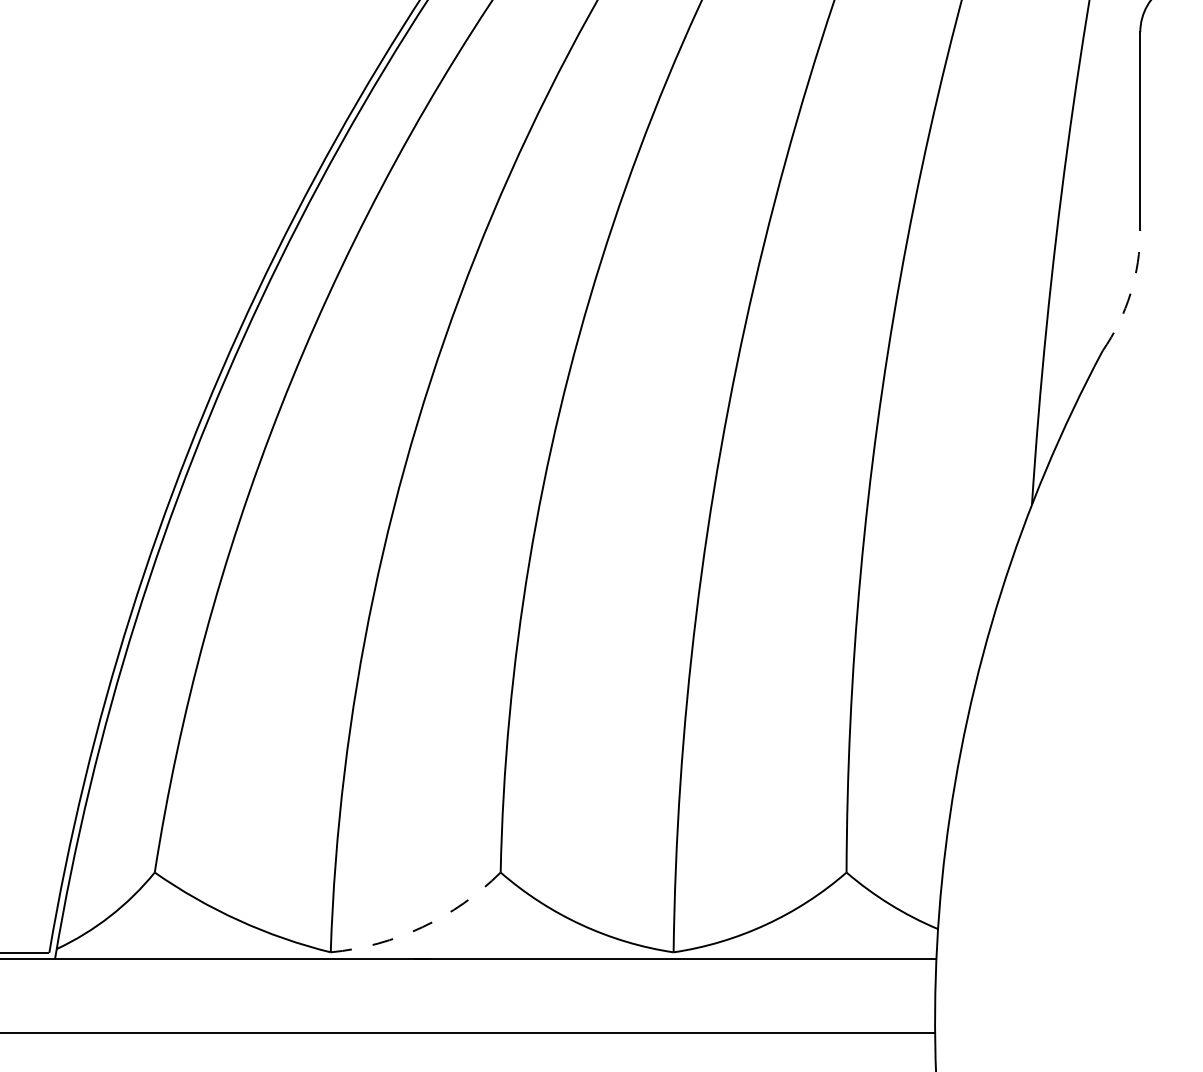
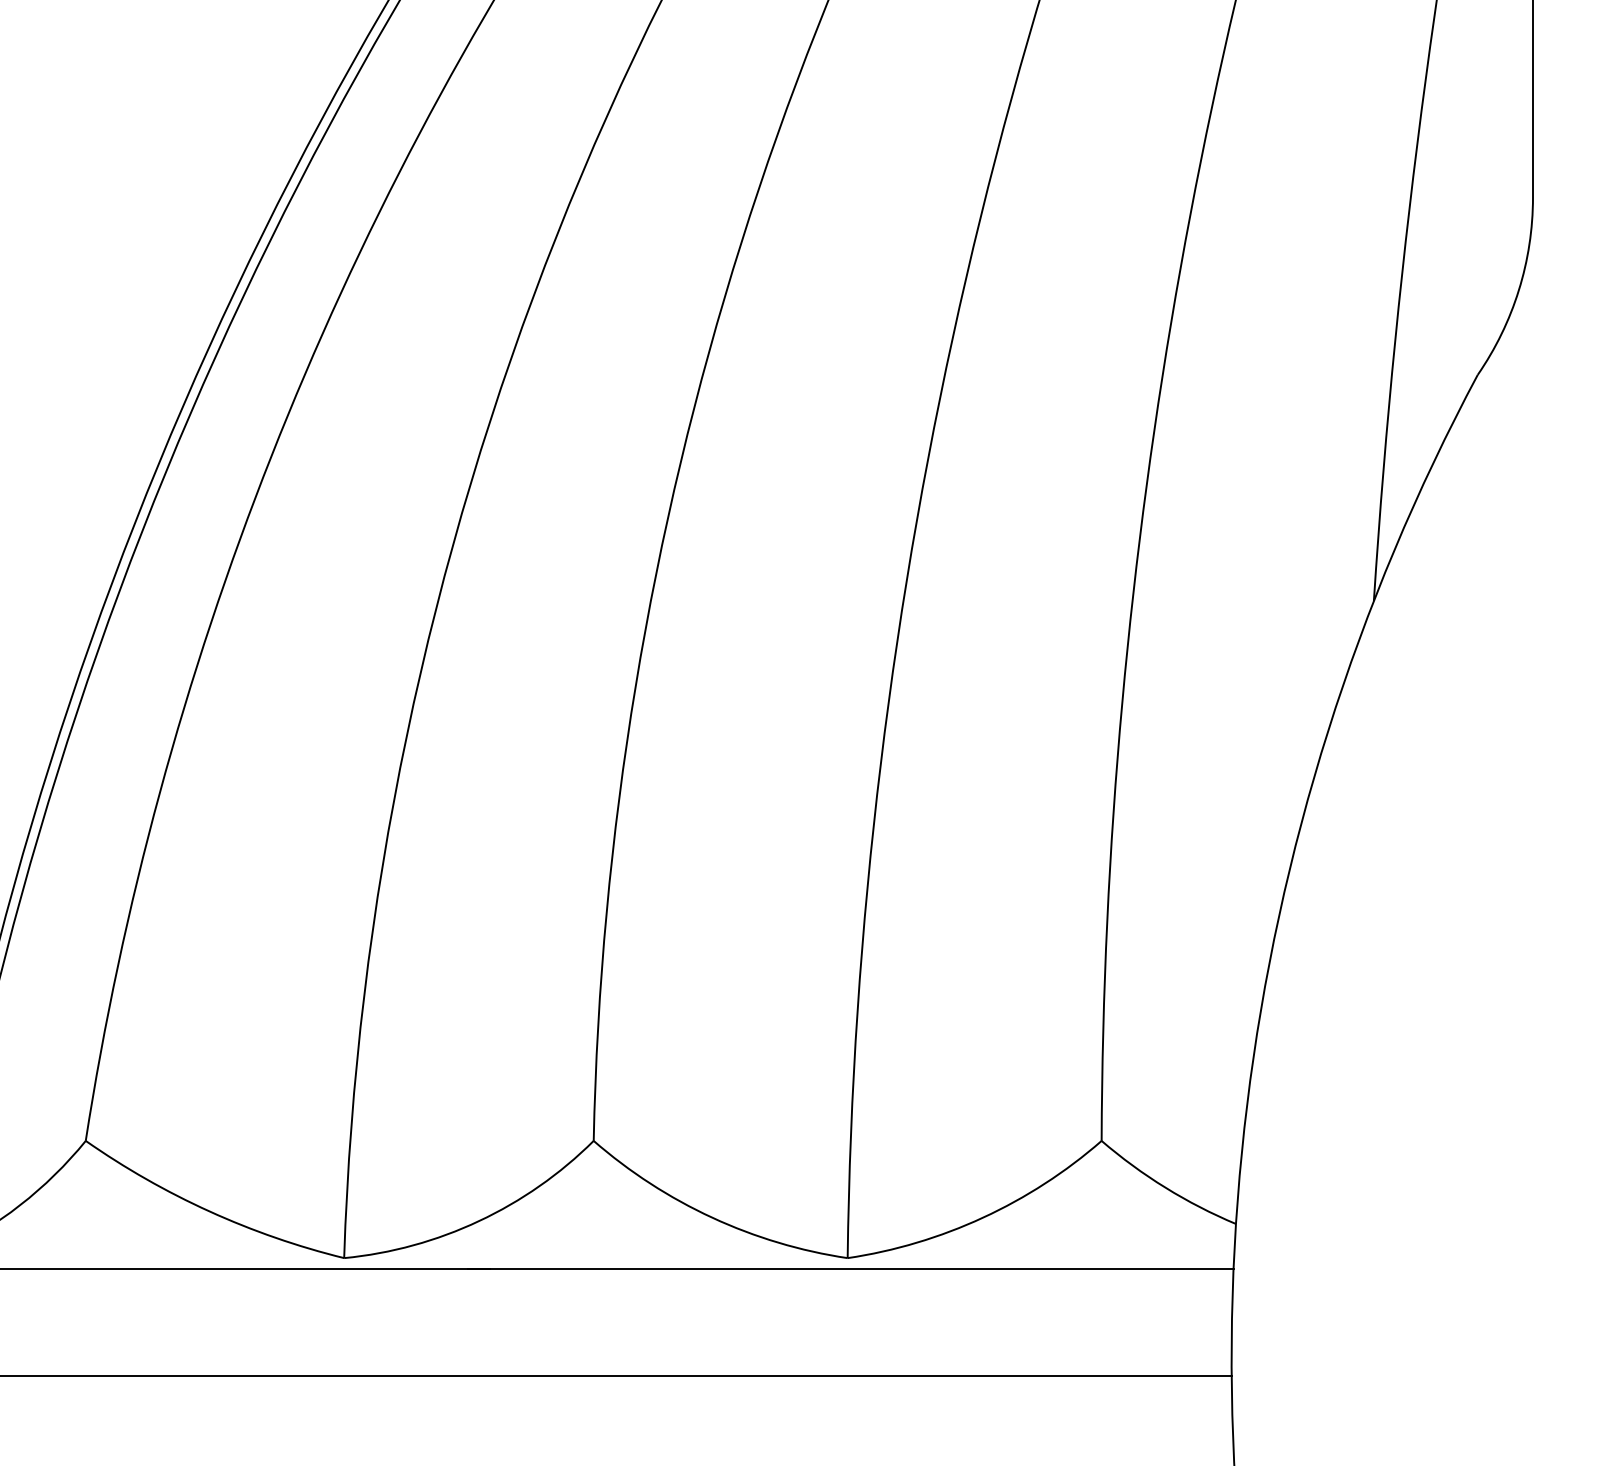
arc: (1130, 293) -> (1518, 290), dashed -> solid
arc: (422, 927) -> (478, 1221), dashed -> solid

